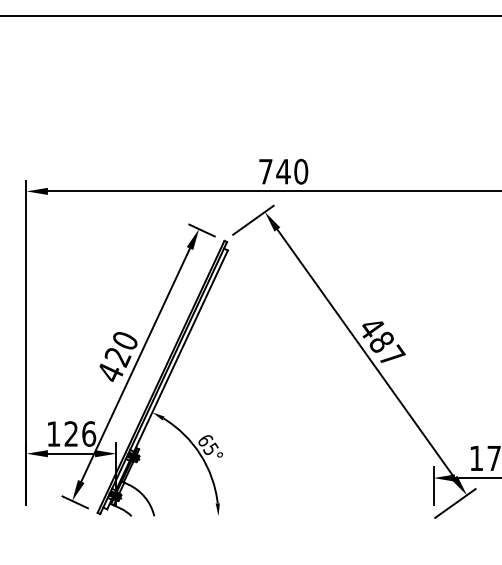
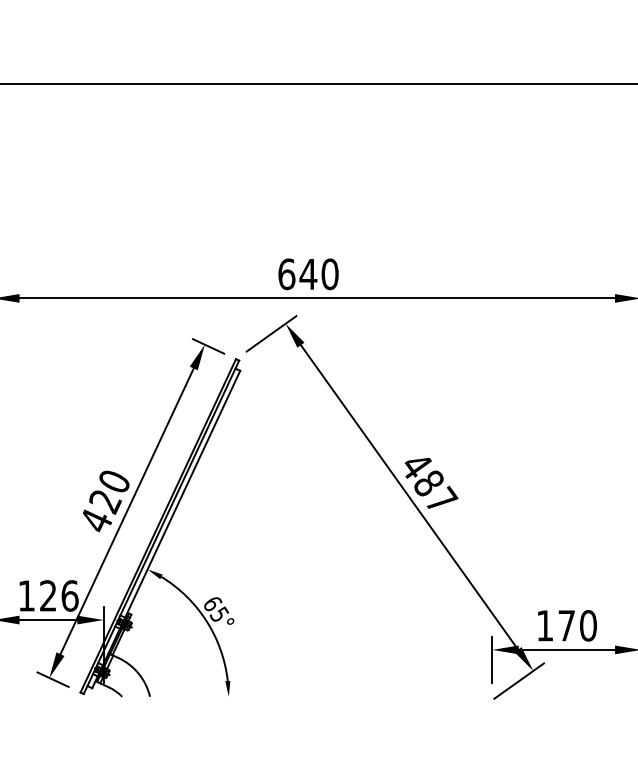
text: (265, 171) -> (286, 274), 740 -> 640

